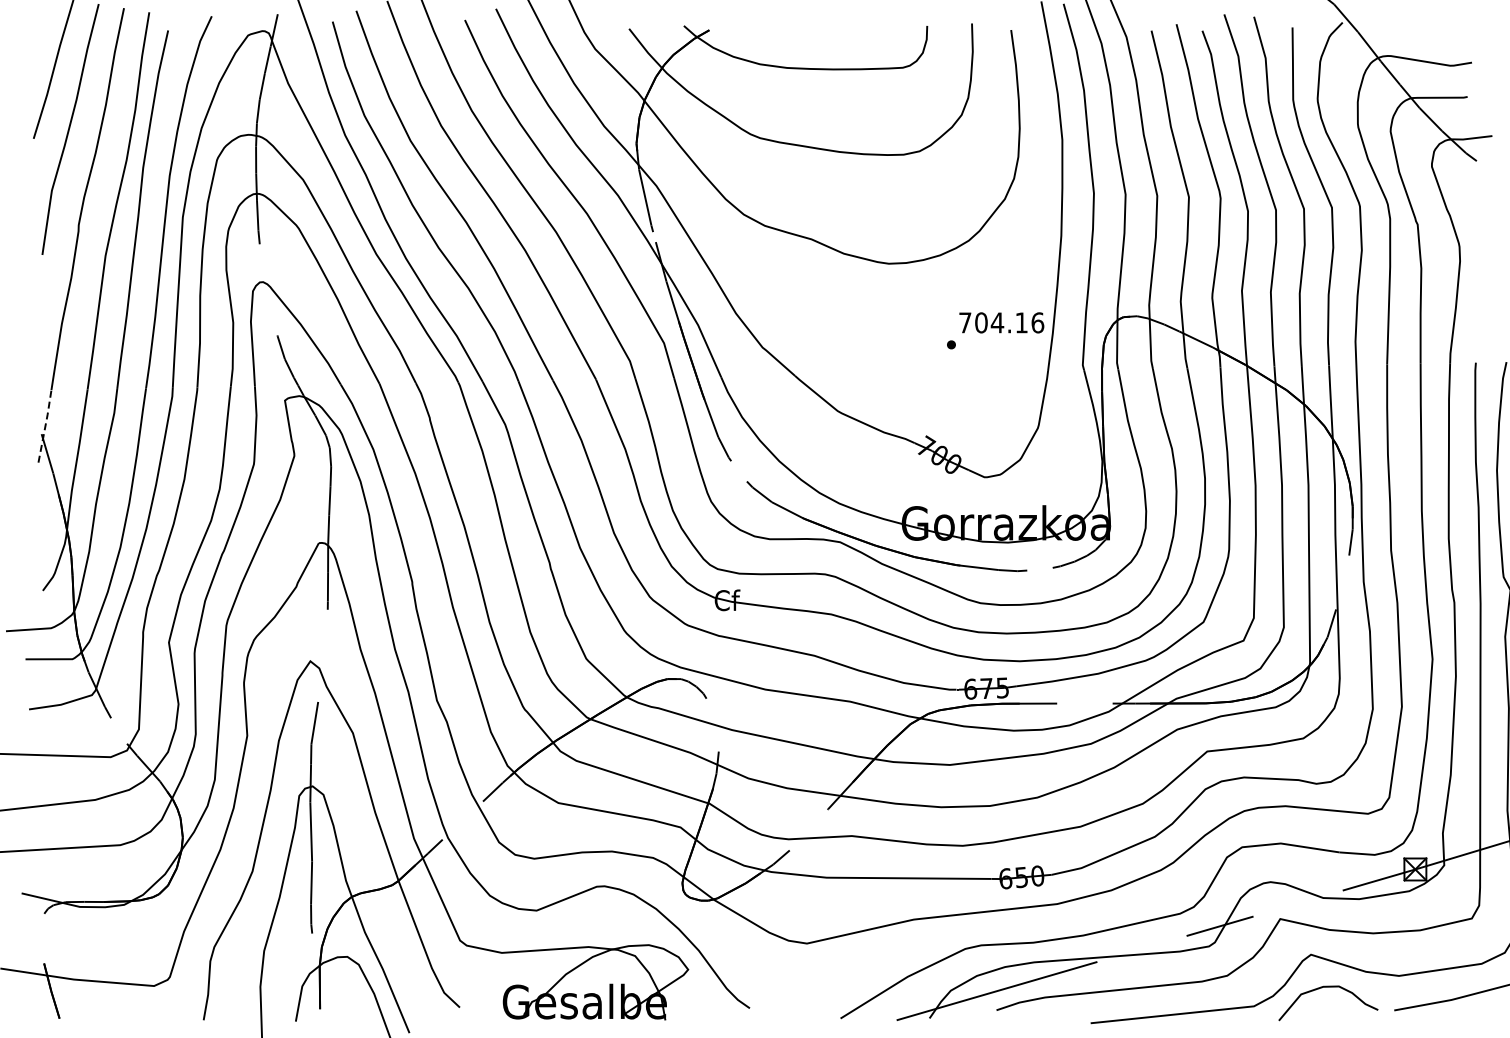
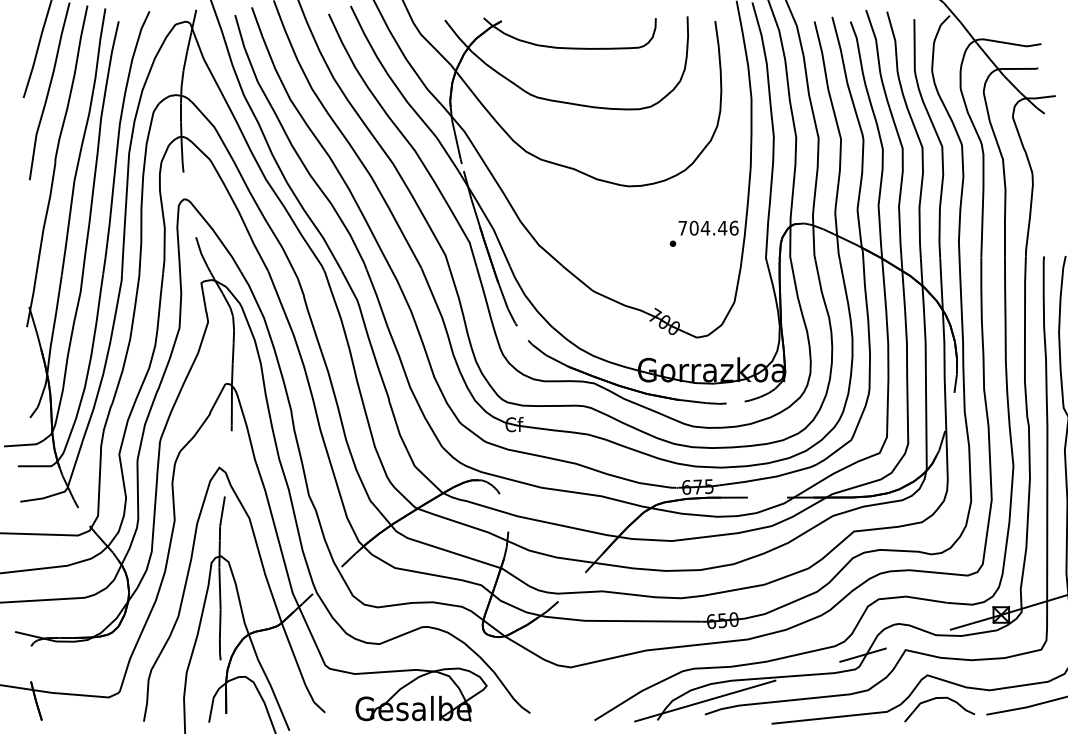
text: (1021, 322) -> (722, 227), 704.16 -> 704.46
line: (45, 425) -> (31, 300), dashed -> solid

